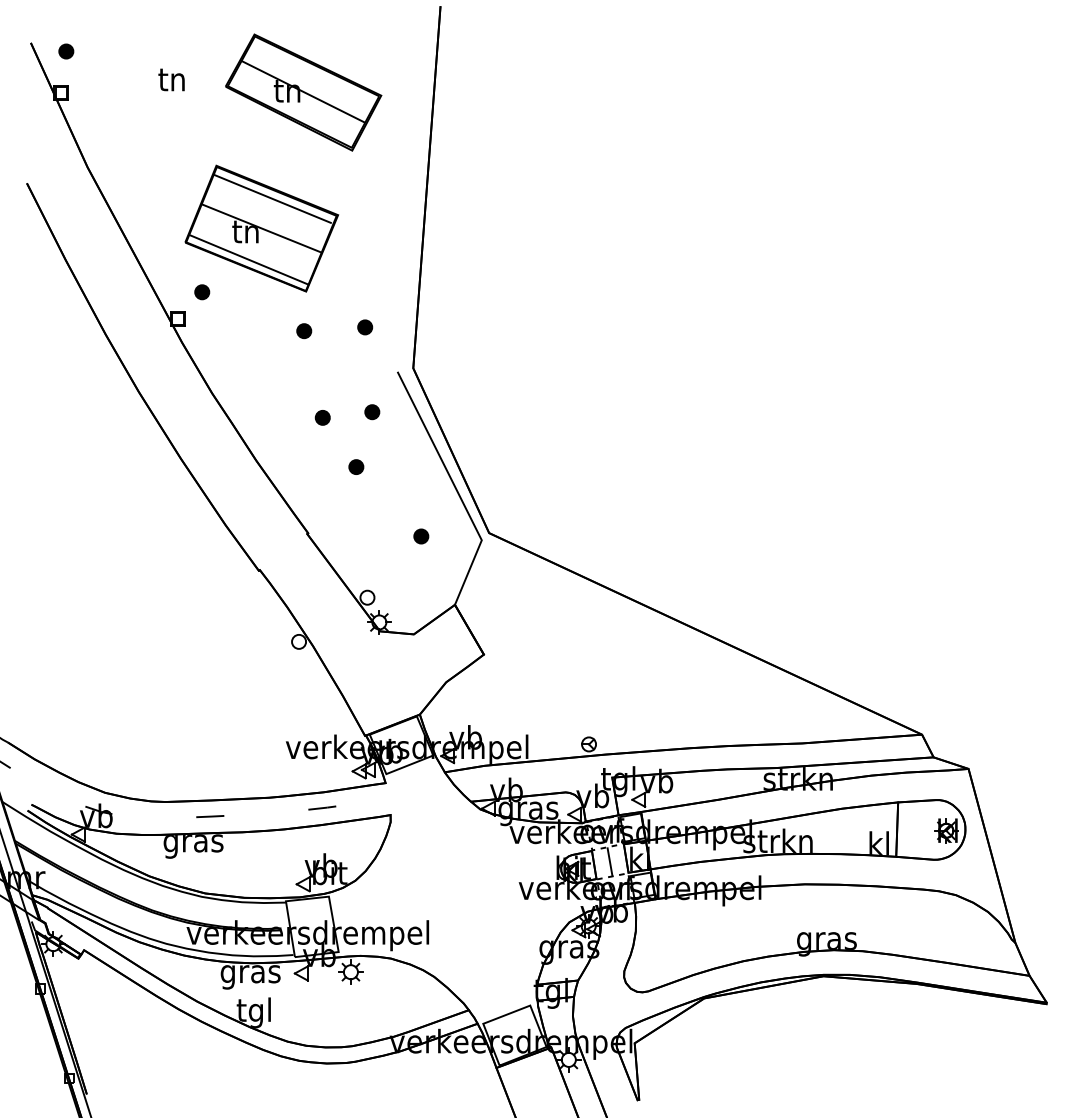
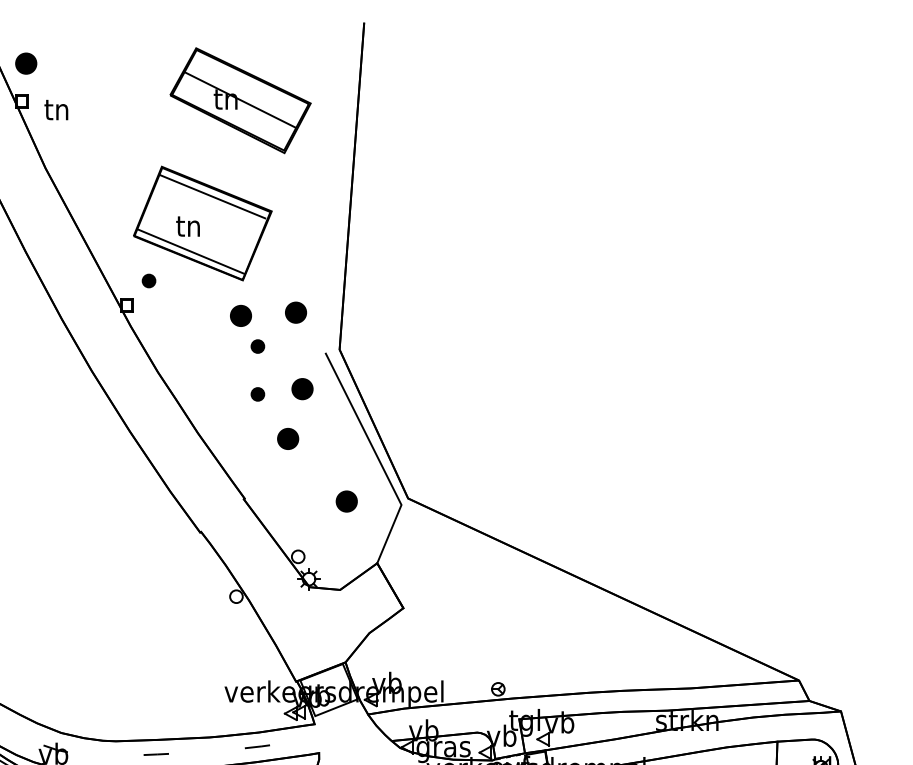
part: (66, 51) -> (26, 63), size x1.6
text: (171, 79) -> (56, 109), moved
line: (261, 228) -> (202, 223), removed
part: (365, 327) -> (296, 312), size x1.6
part: (304, 331) -> (241, 316), size x1.6
part: (322, 364) -> (257, 346), added
part: (372, 412) -> (302, 389), size x1.6
part: (356, 466) -> (288, 438), size x1.6
part: (421, 536) -> (347, 501), size x1.6

